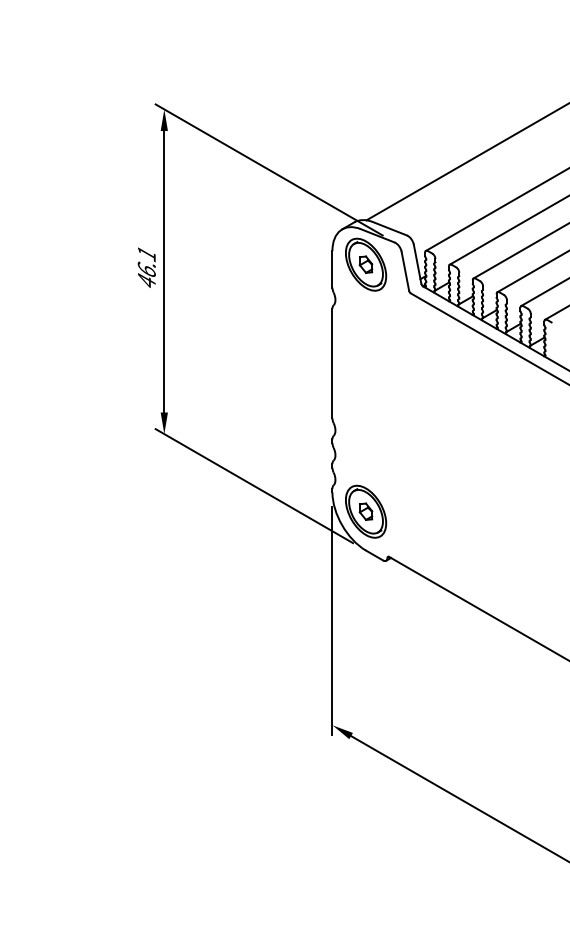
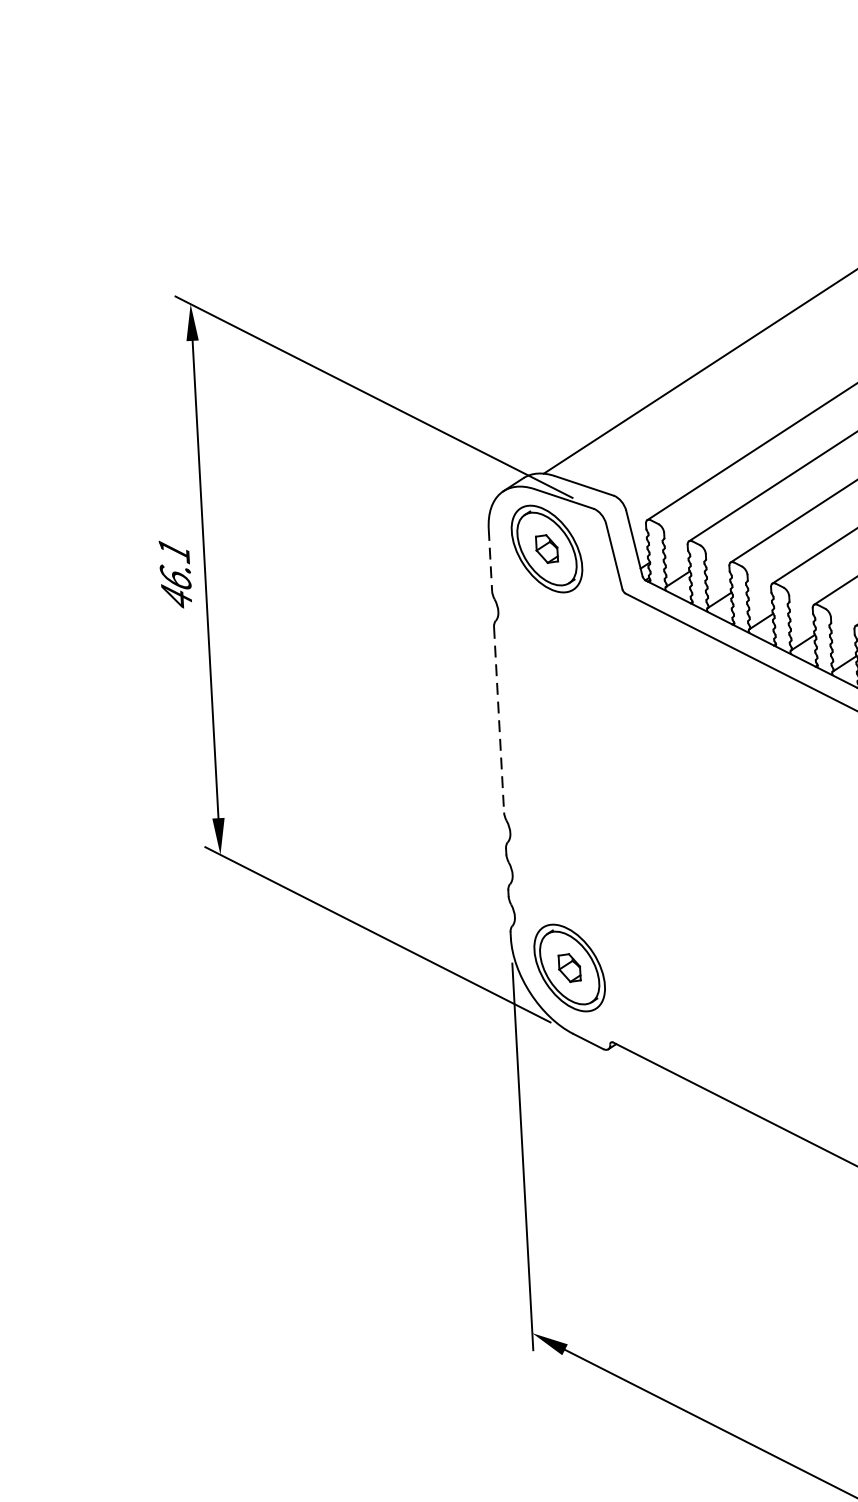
line: (332, 269) -> (490, 560), solid -> dashed
line: (332, 363) -> (499, 719), solid -> dashed

